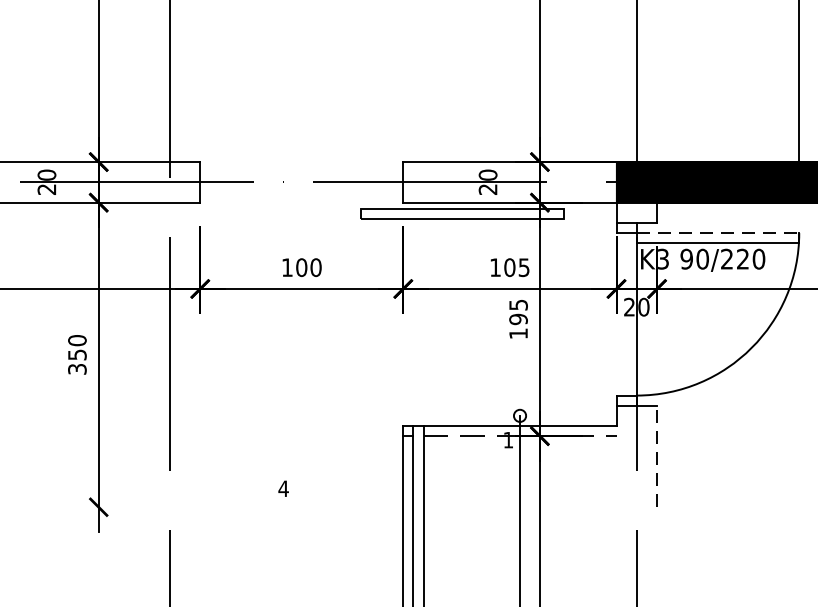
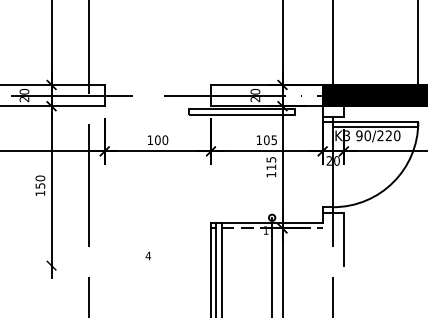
line: (717, 233) -> (375, 122), dashed -> solid
text: (518, 319) -> (271, 167), 195 -> 115
text: (77, 369) -> (40, 193), 350 -> 150
line: (656, 457) -> (343, 239), dashed -> solid

